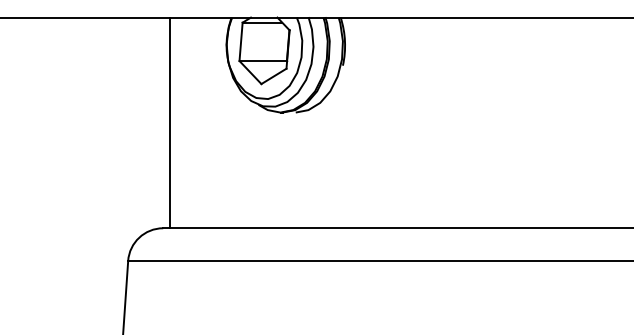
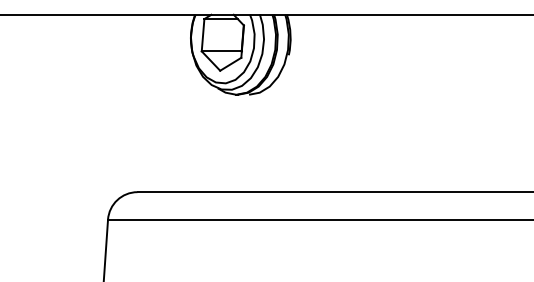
line: (170, 122) -> (143, 103), removed

